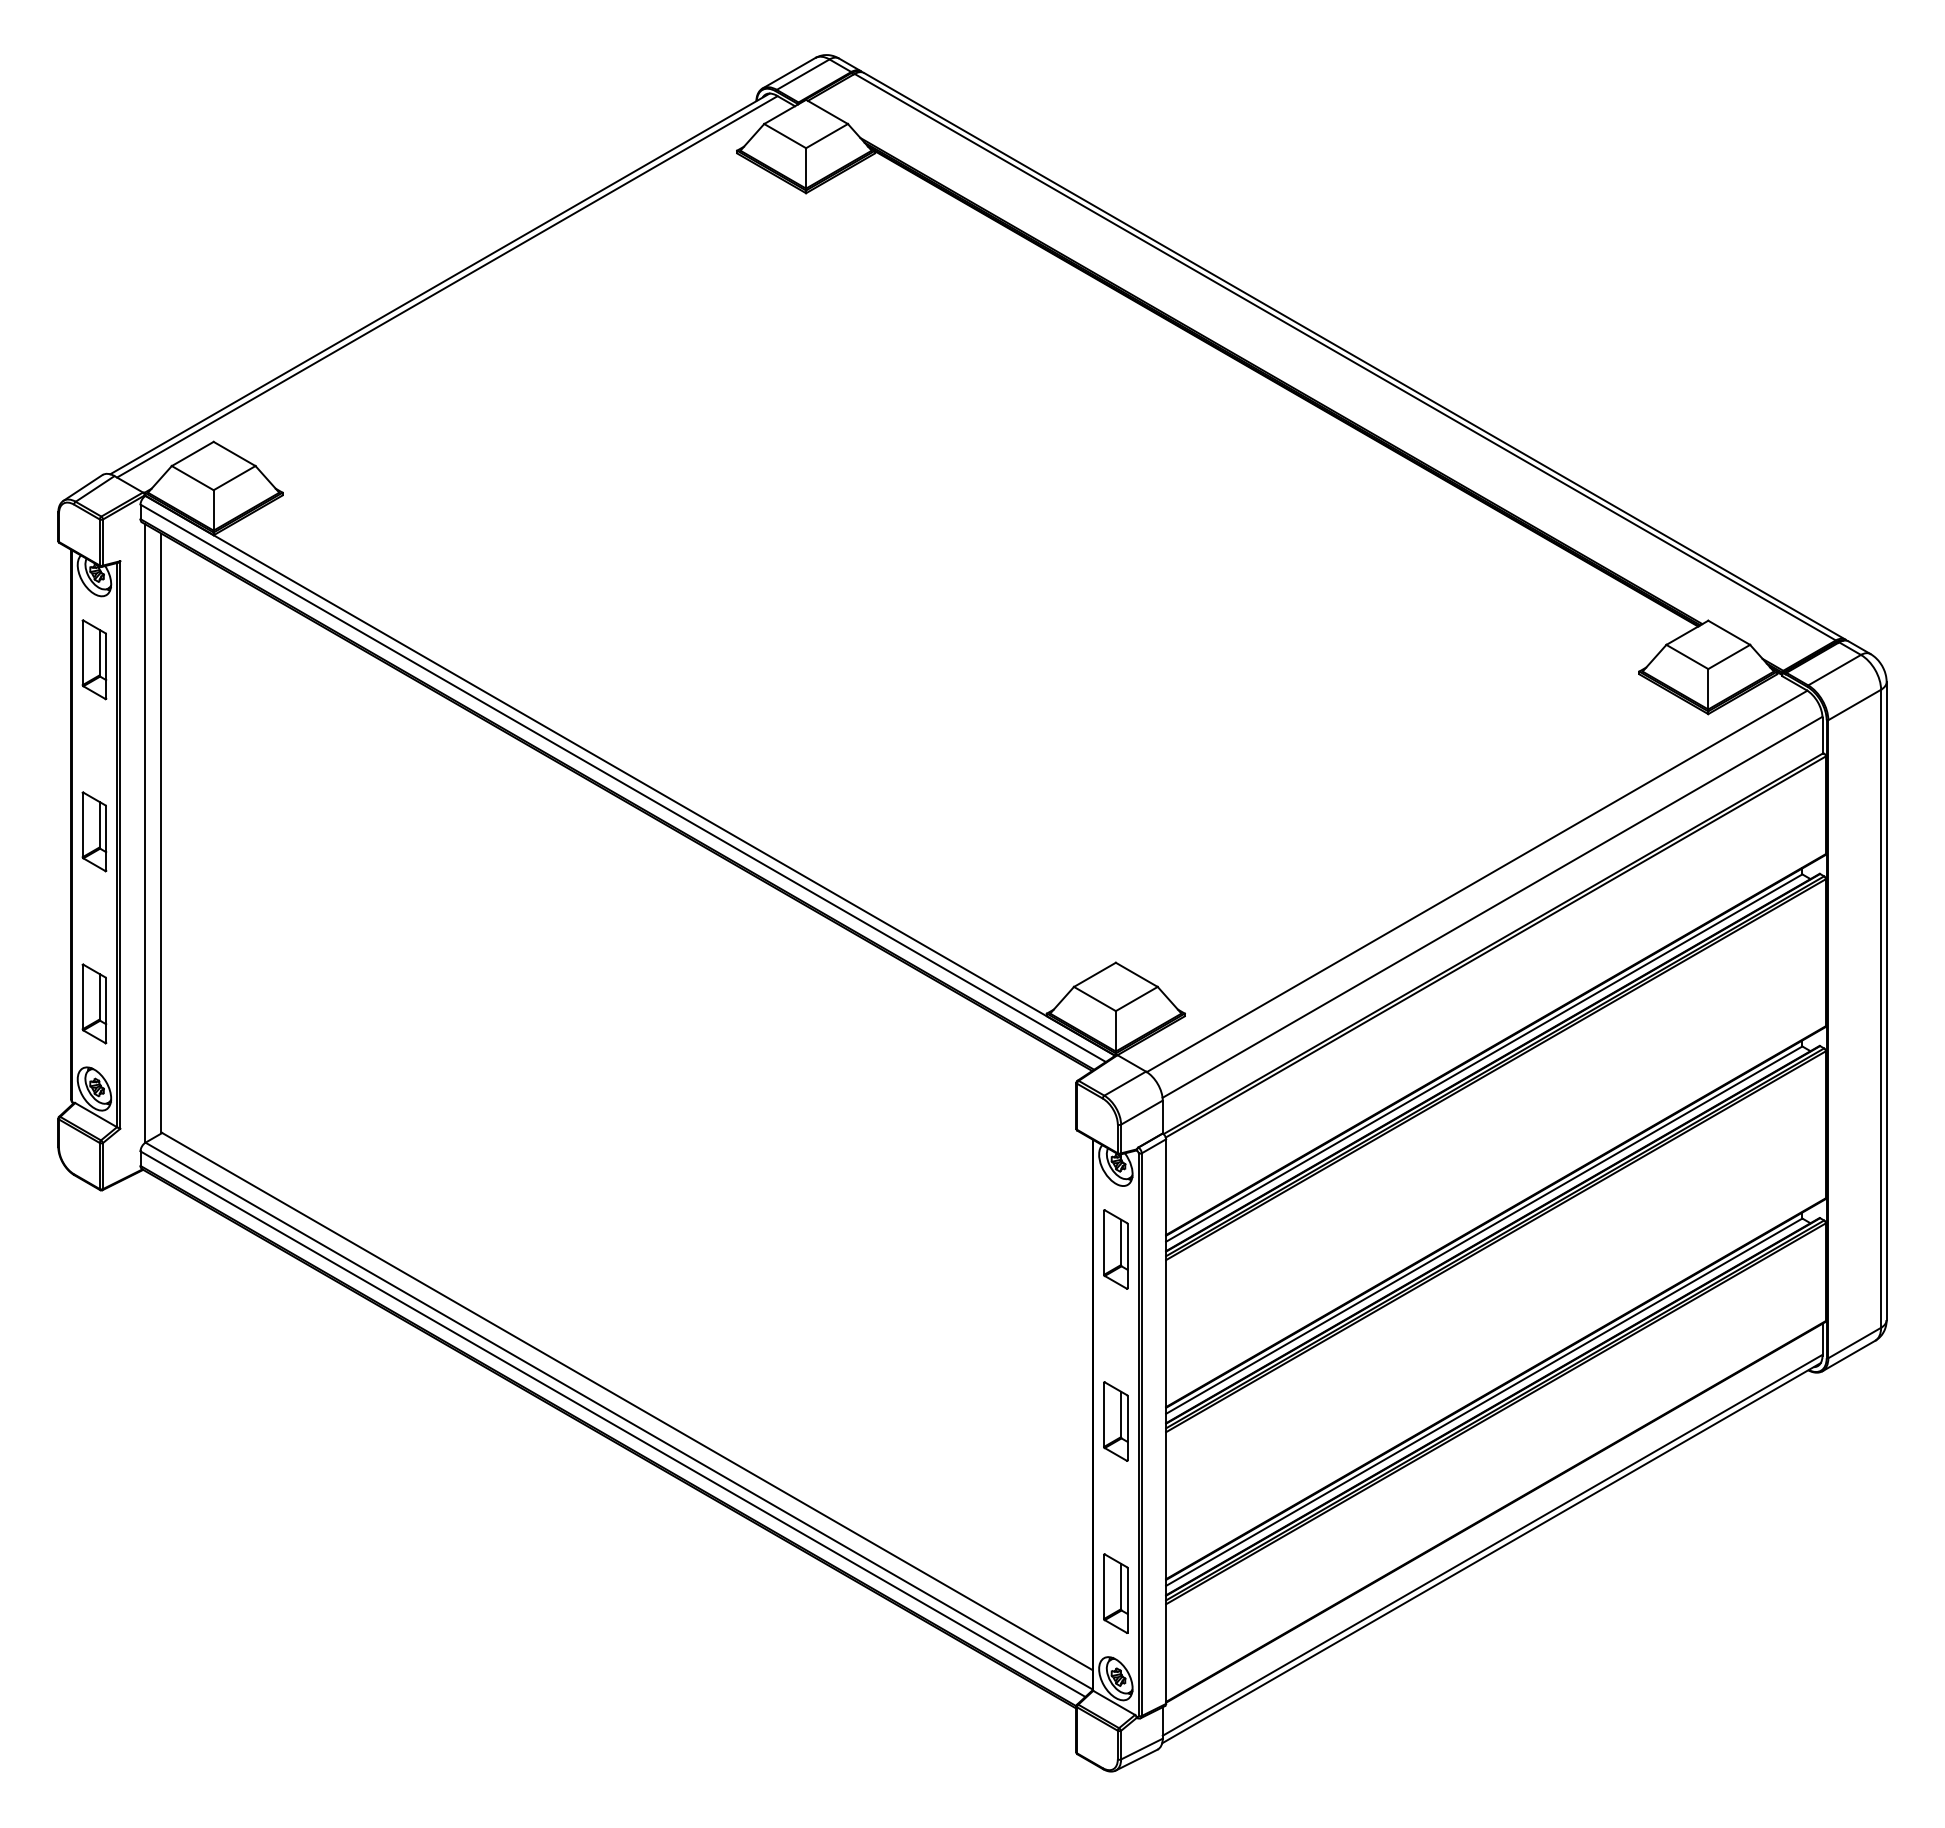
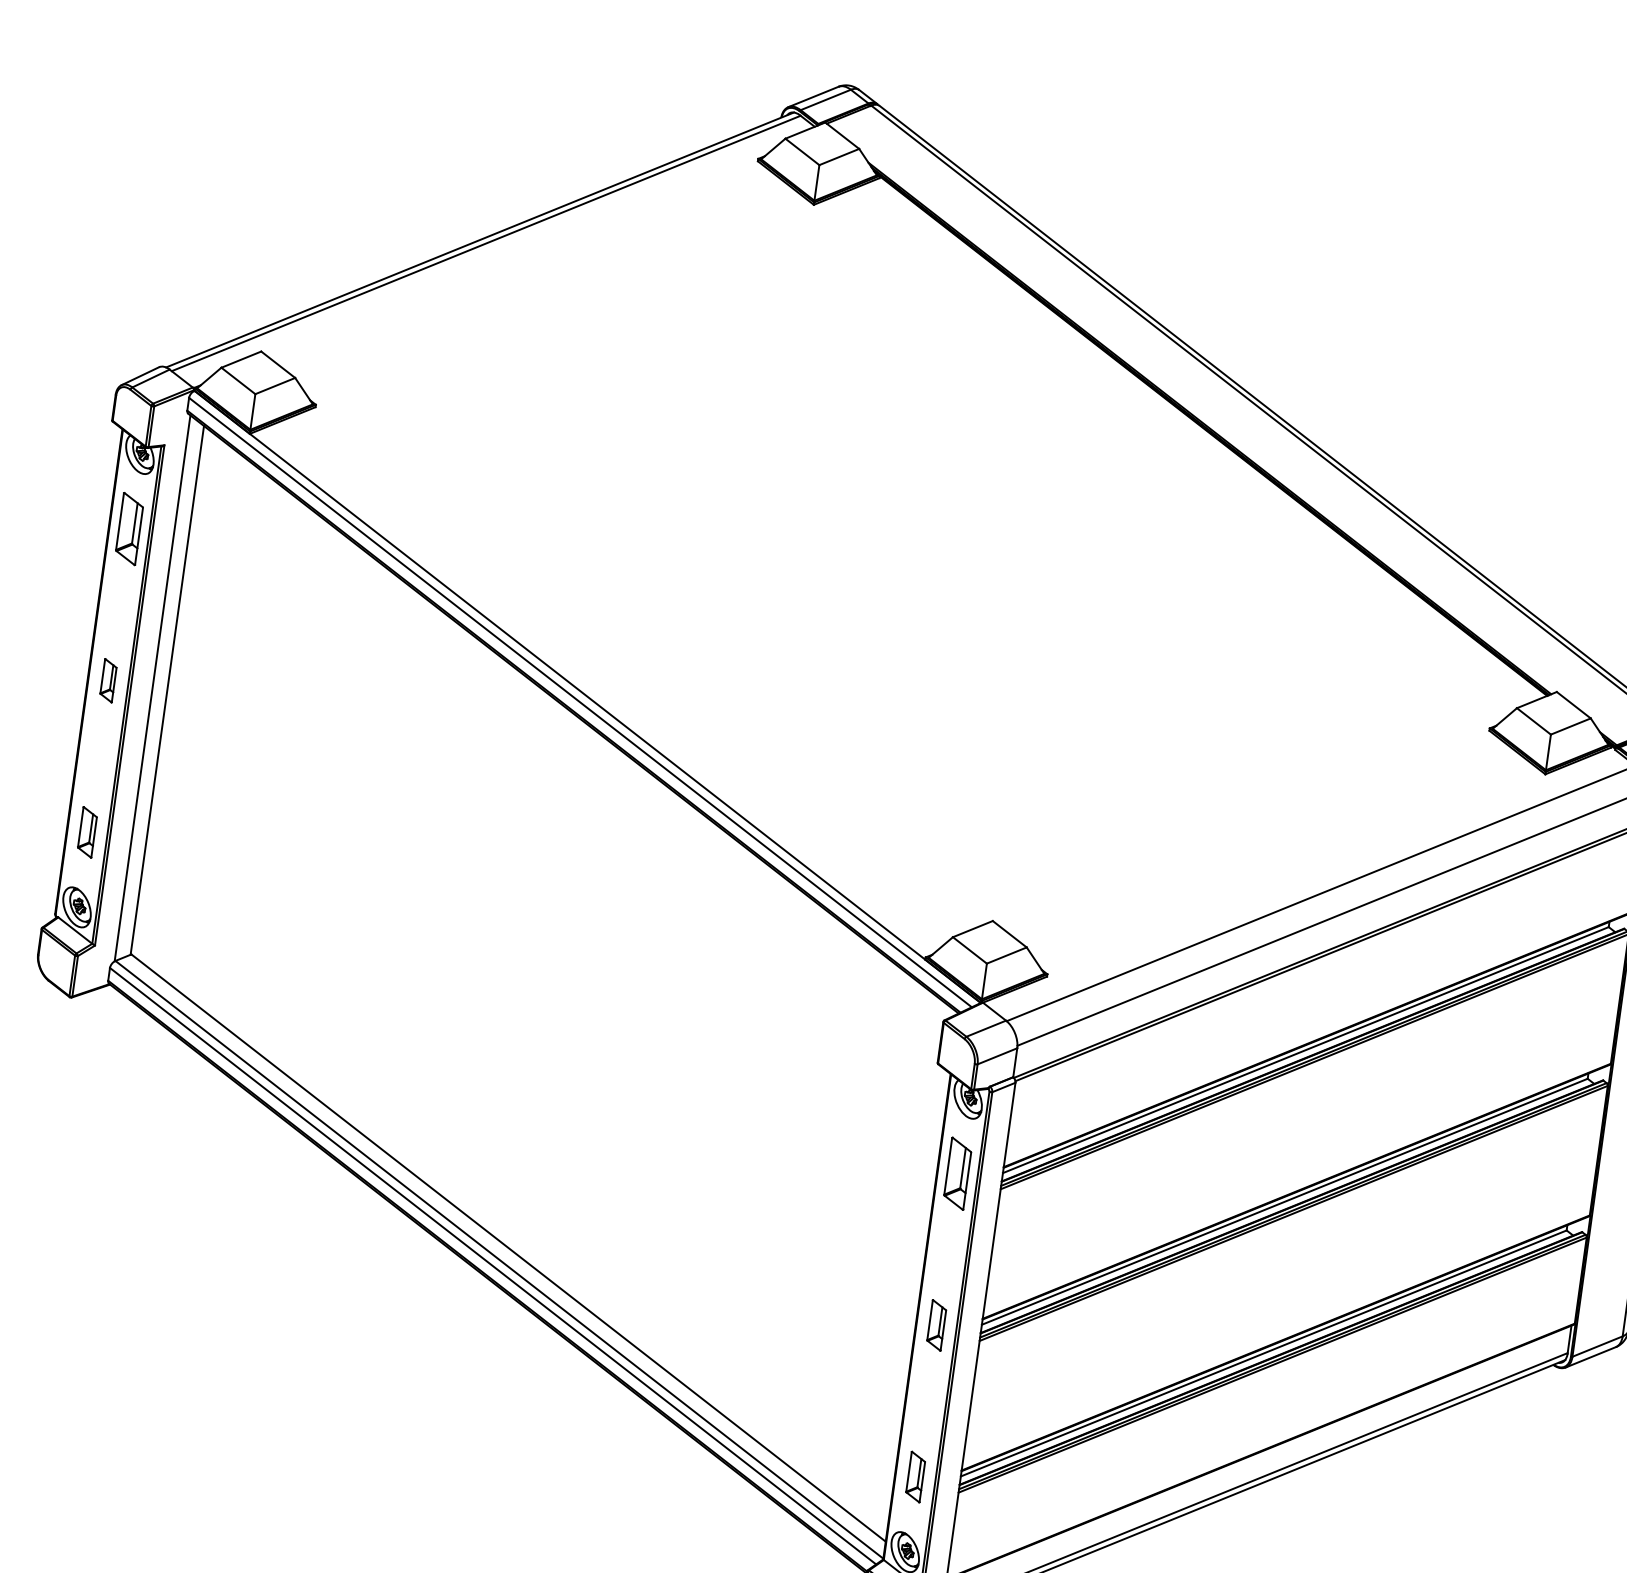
part: (94, 831) -> (108, 680), size x0.6
part: (94, 1003) -> (87, 832), size x0.7
part: (1115, 1421) -> (936, 1325), size x0.7
part: (1115, 1593) -> (915, 1476), size x0.7

